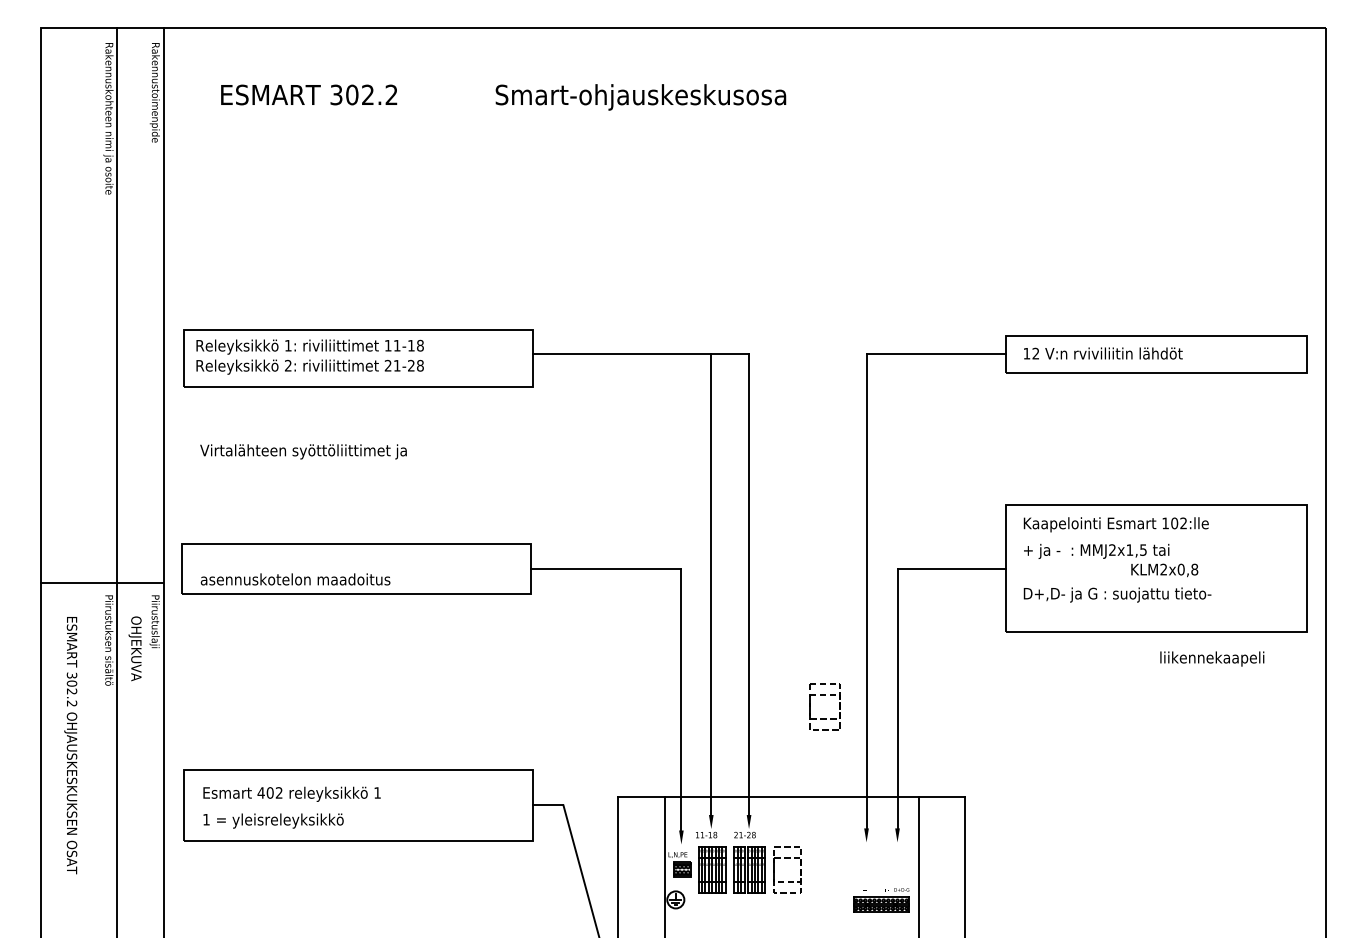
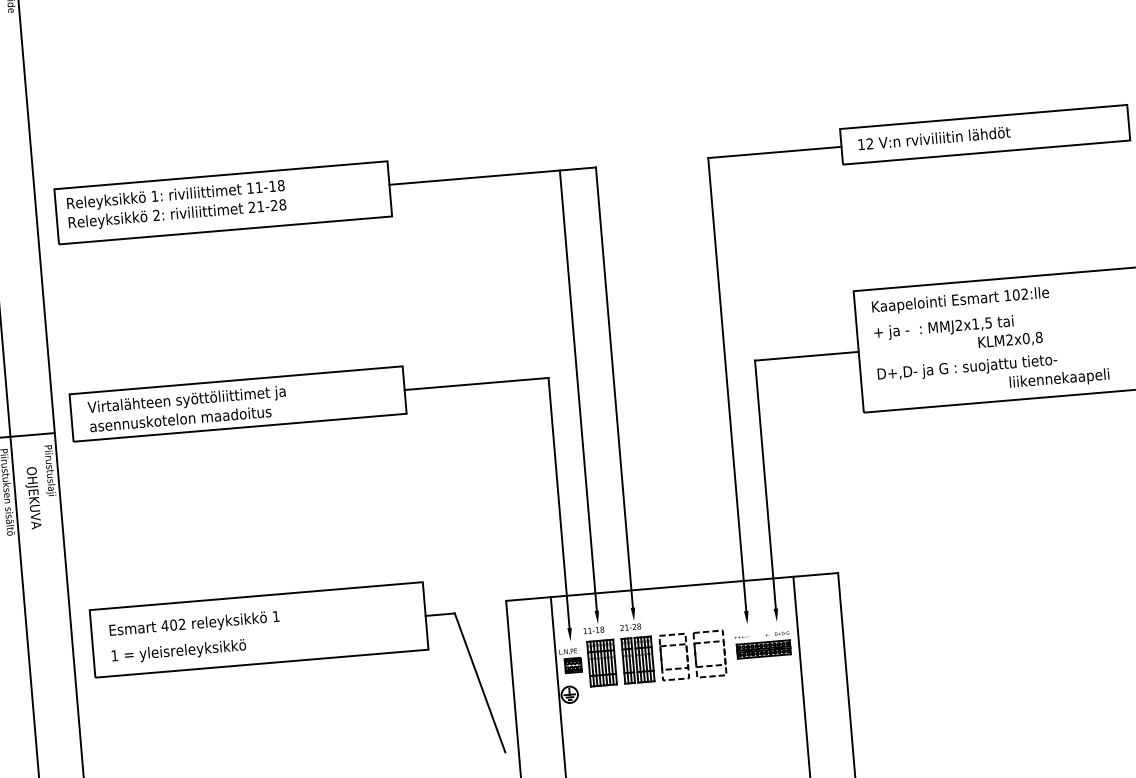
text: (303, 451) -> (186, 400), moved
text: (1212, 658) -> (1059, 378), moved
part: (824, 695) -> (708, 643), moved
part: (881, 900) -> (763, 645), moved

